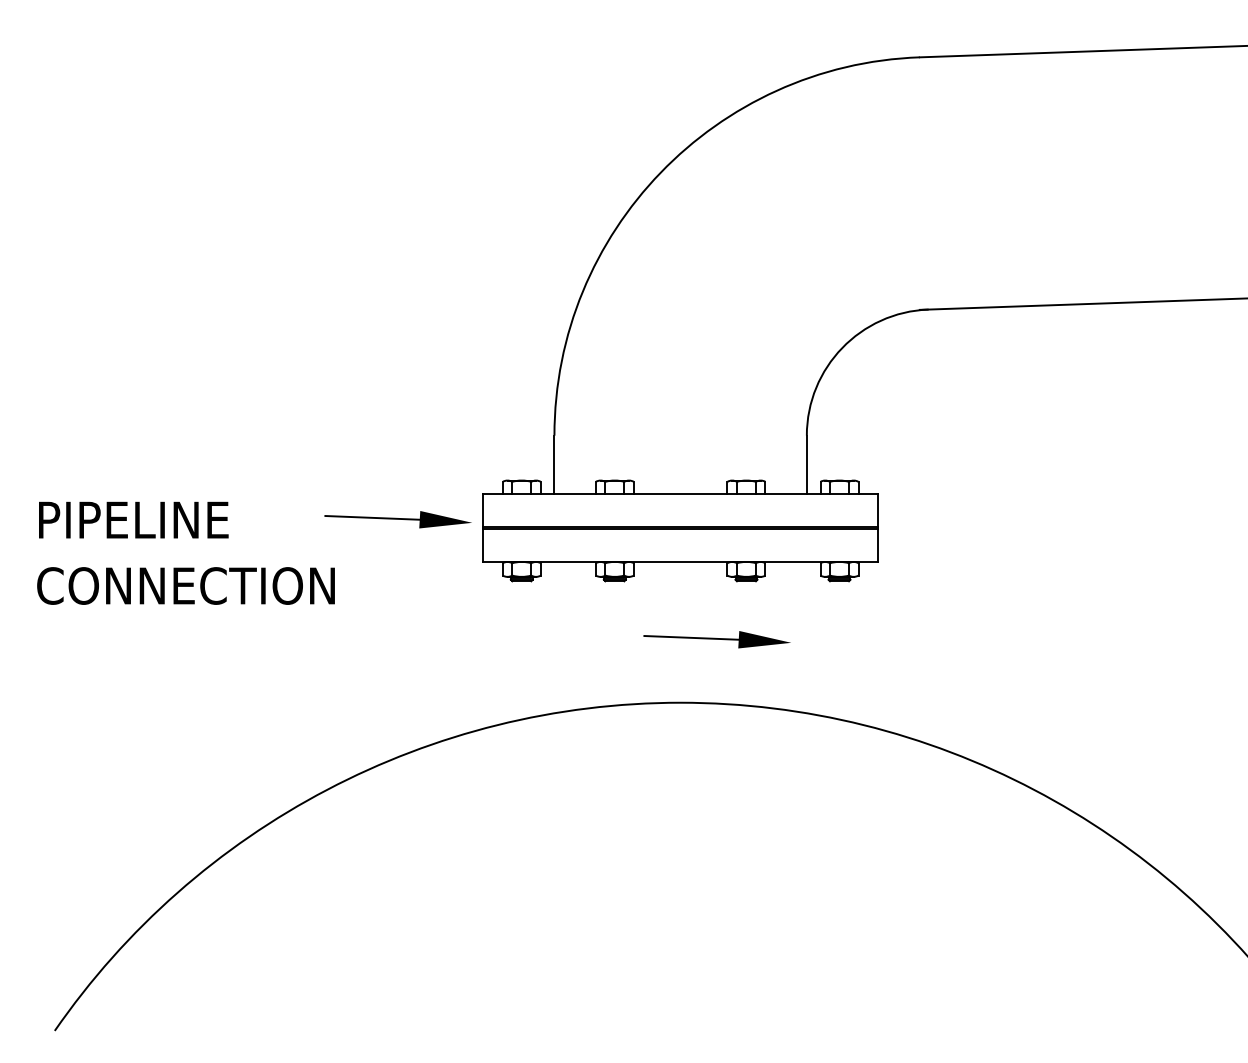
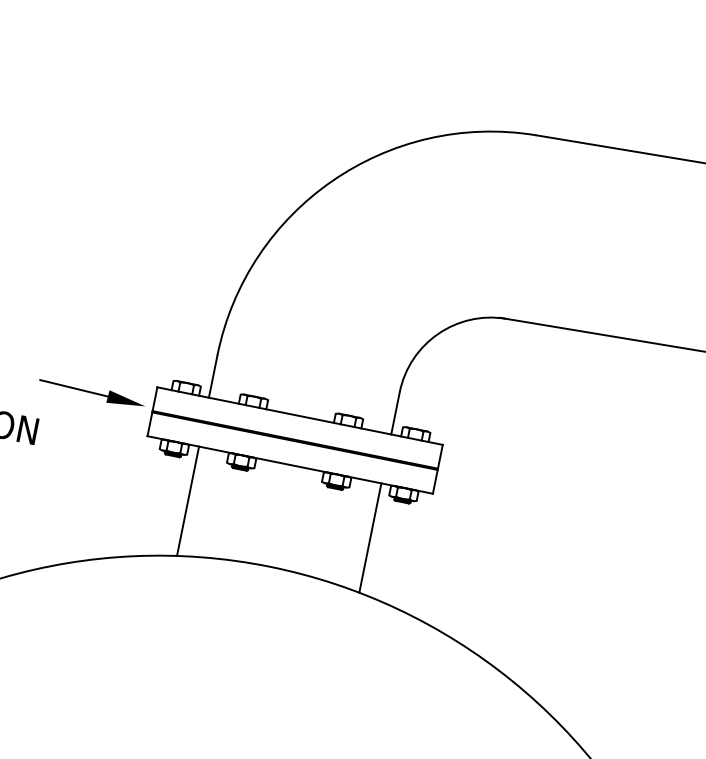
line: (554, 637) -> (188, 501), added
line: (806, 637) -> (370, 537), added
part: (716, 639) -> (304, 526), removed

